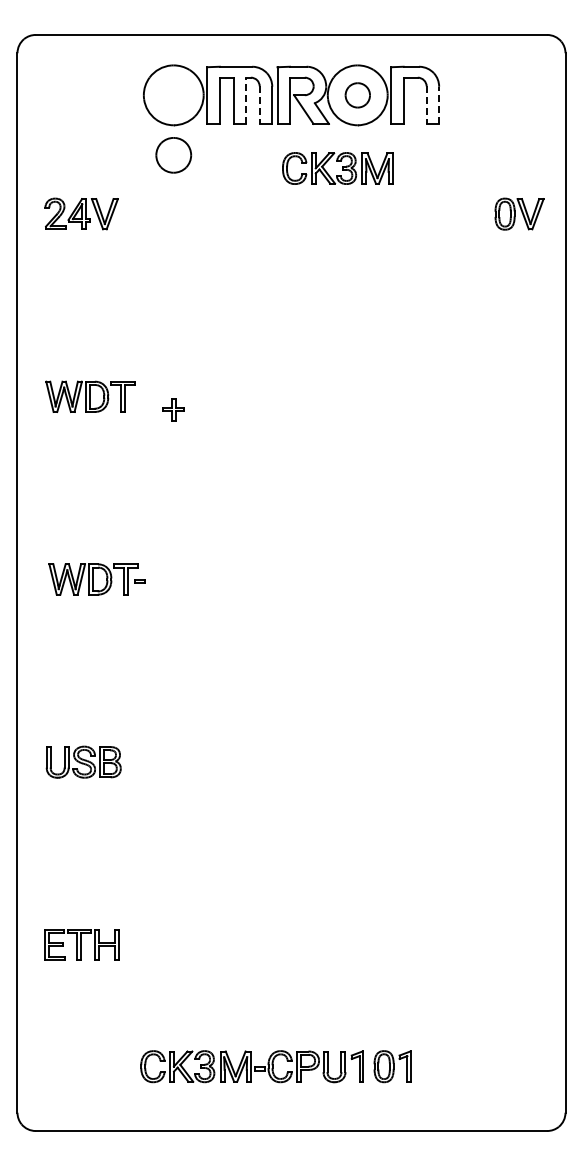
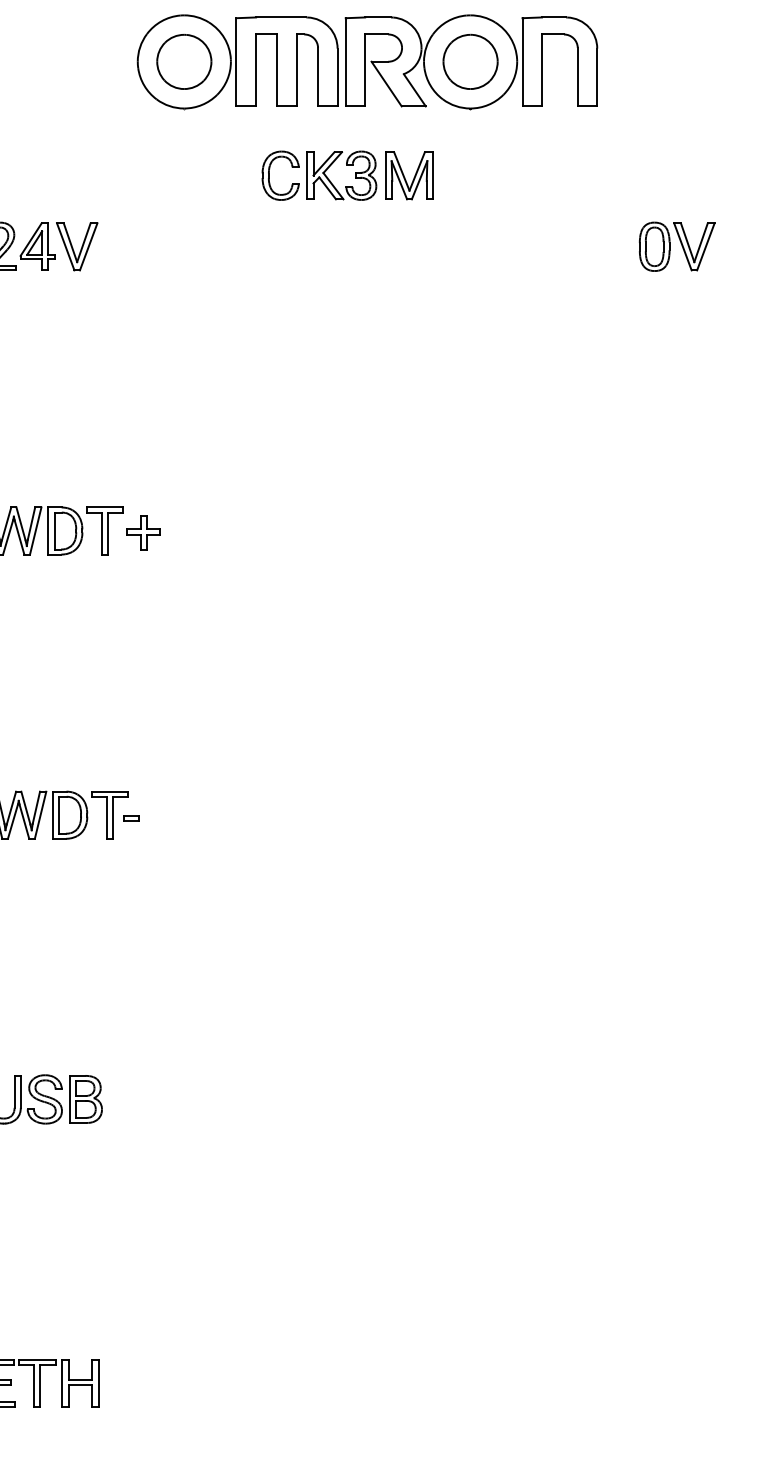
part: (357, 95) -> (470, 62), size x1.43
line: (246, 100) -> (297, 69), dashed -> solid
line: (259, 105) -> (317, 77), dashed -> solid
line: (426, 105) -> (577, 77), dashed -> solid
line: (439, 105) -> (597, 77), dashed -> solid
part: (173, 155) -> (183, 62), moved
part: (337, 168) -> (347, 175), moved
part: (519, 213) -> (677, 245), moved
part: (173, 409) -> (143, 532), moved

